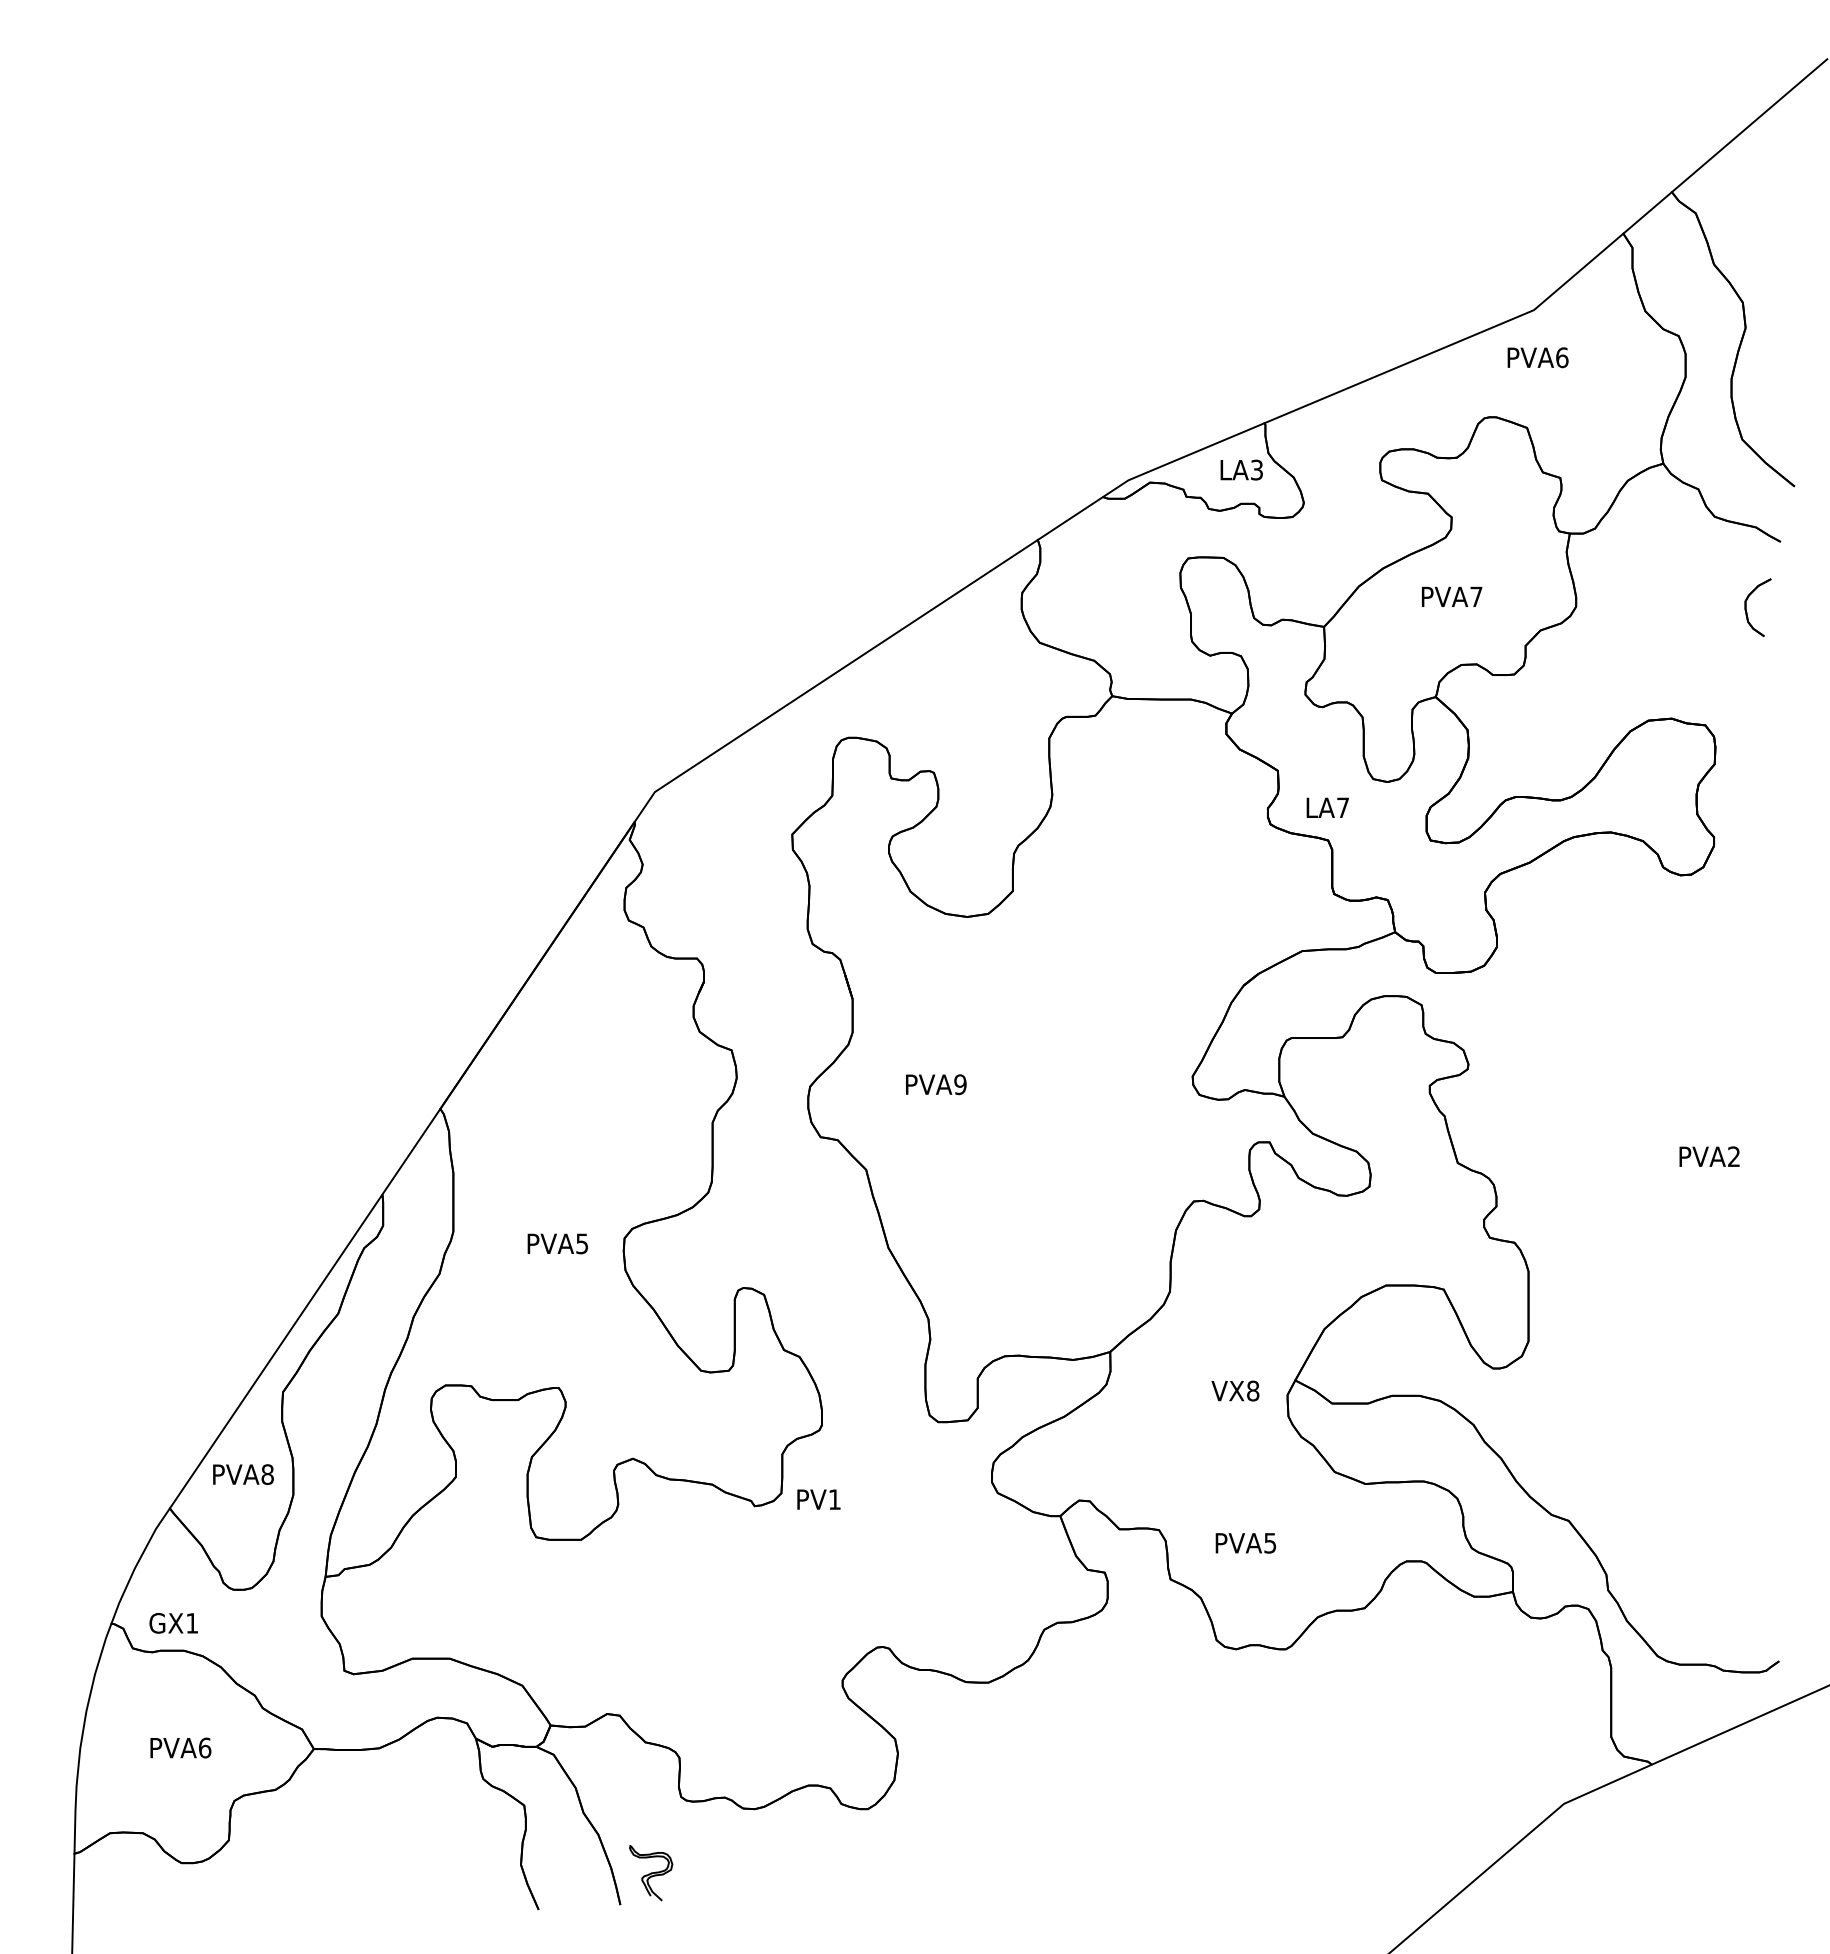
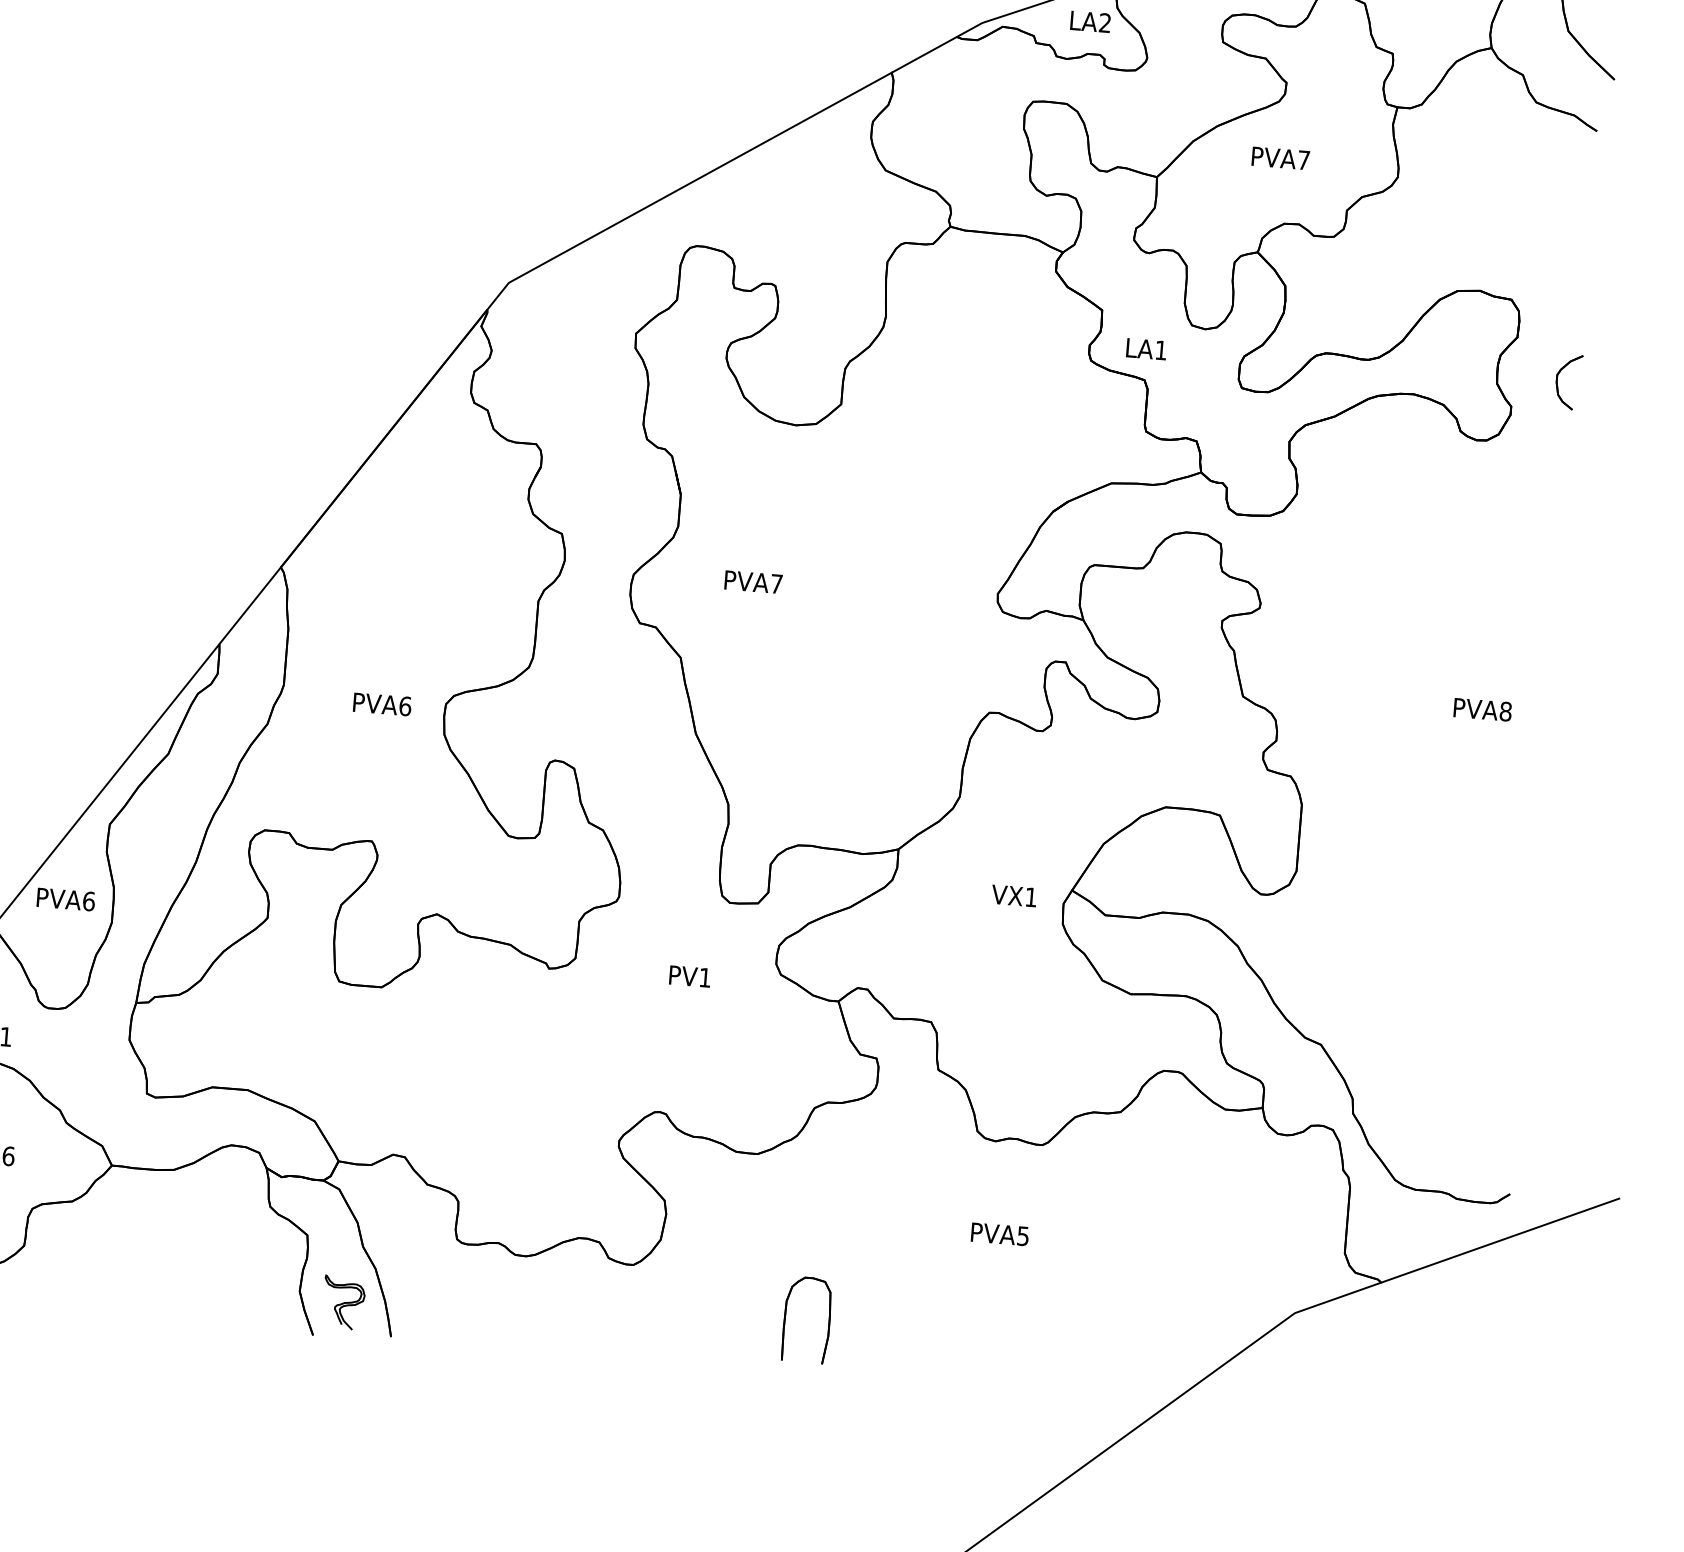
text: (1256, 470) -> (1104, 23), LA3 -> LA2
part: (1746, 607) -> (1557, 381), moved
text: (1342, 807) -> (1160, 350), LA7 -> LA1
text: (960, 1084) -> (776, 583), PVA9 -> PVA7
text: (1734, 1156) -> (1506, 711), PVA2 -> PVA8
text: (582, 1243) -> (405, 706), PVA5 -> PVA6
text: (1253, 1390) -> (1031, 896), VX8 -> VX1
text: (267, 1474) -> (88, 901), PVA8 -> PVA6
text: (818, 1499) -> (689, 976), moved
text: (1245, 1543) -> (999, 1234), moved
part: (1031, 1852) -> (785, 1318), added
curve: (651, 1873) -> (344, 1303), moved

